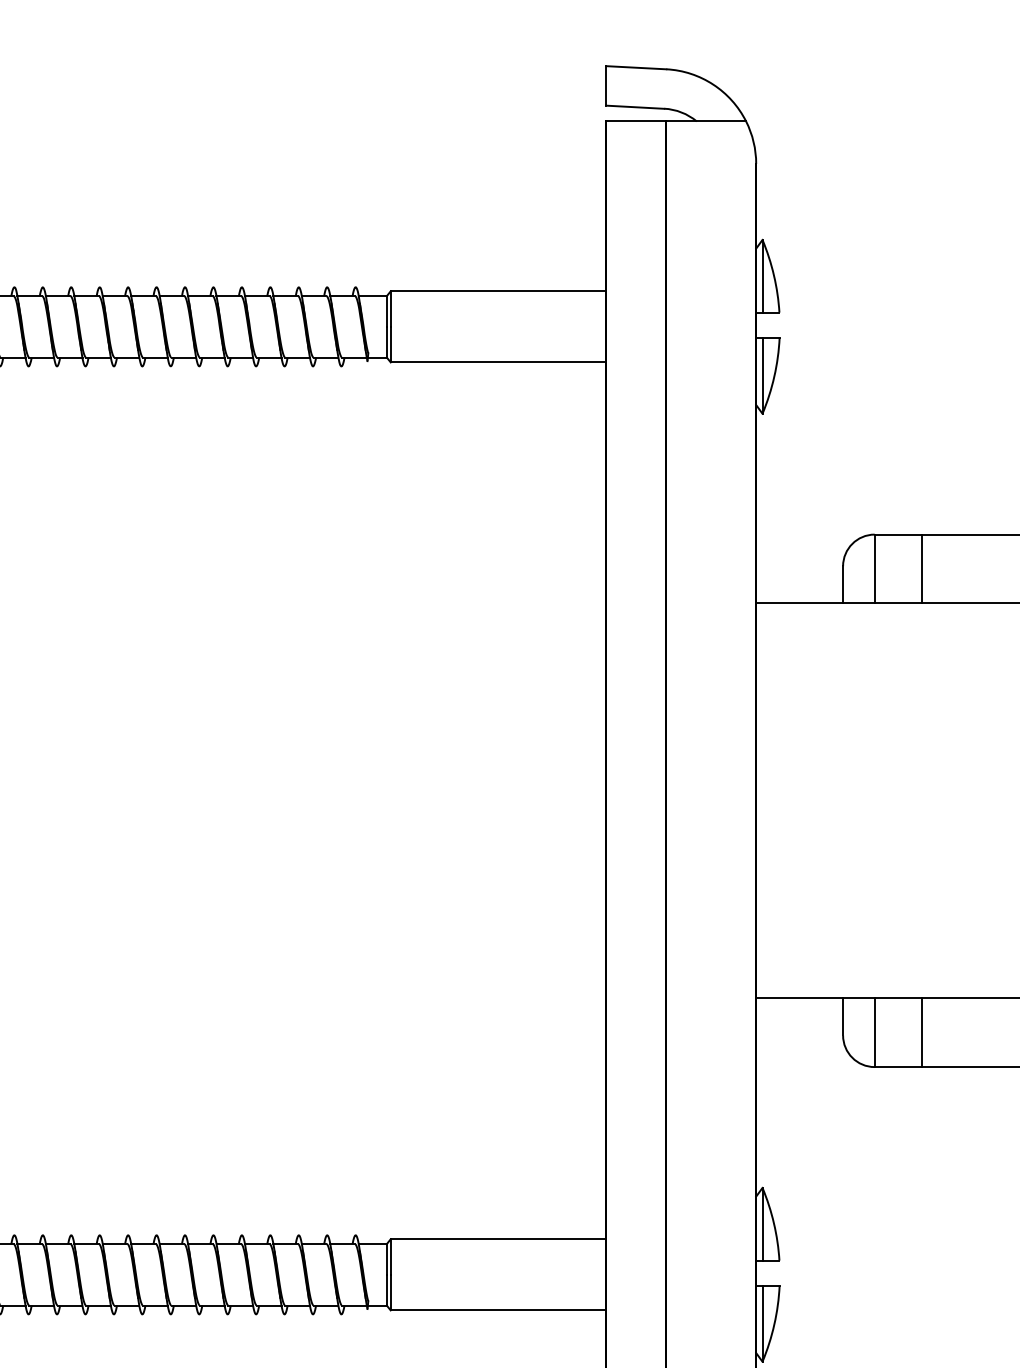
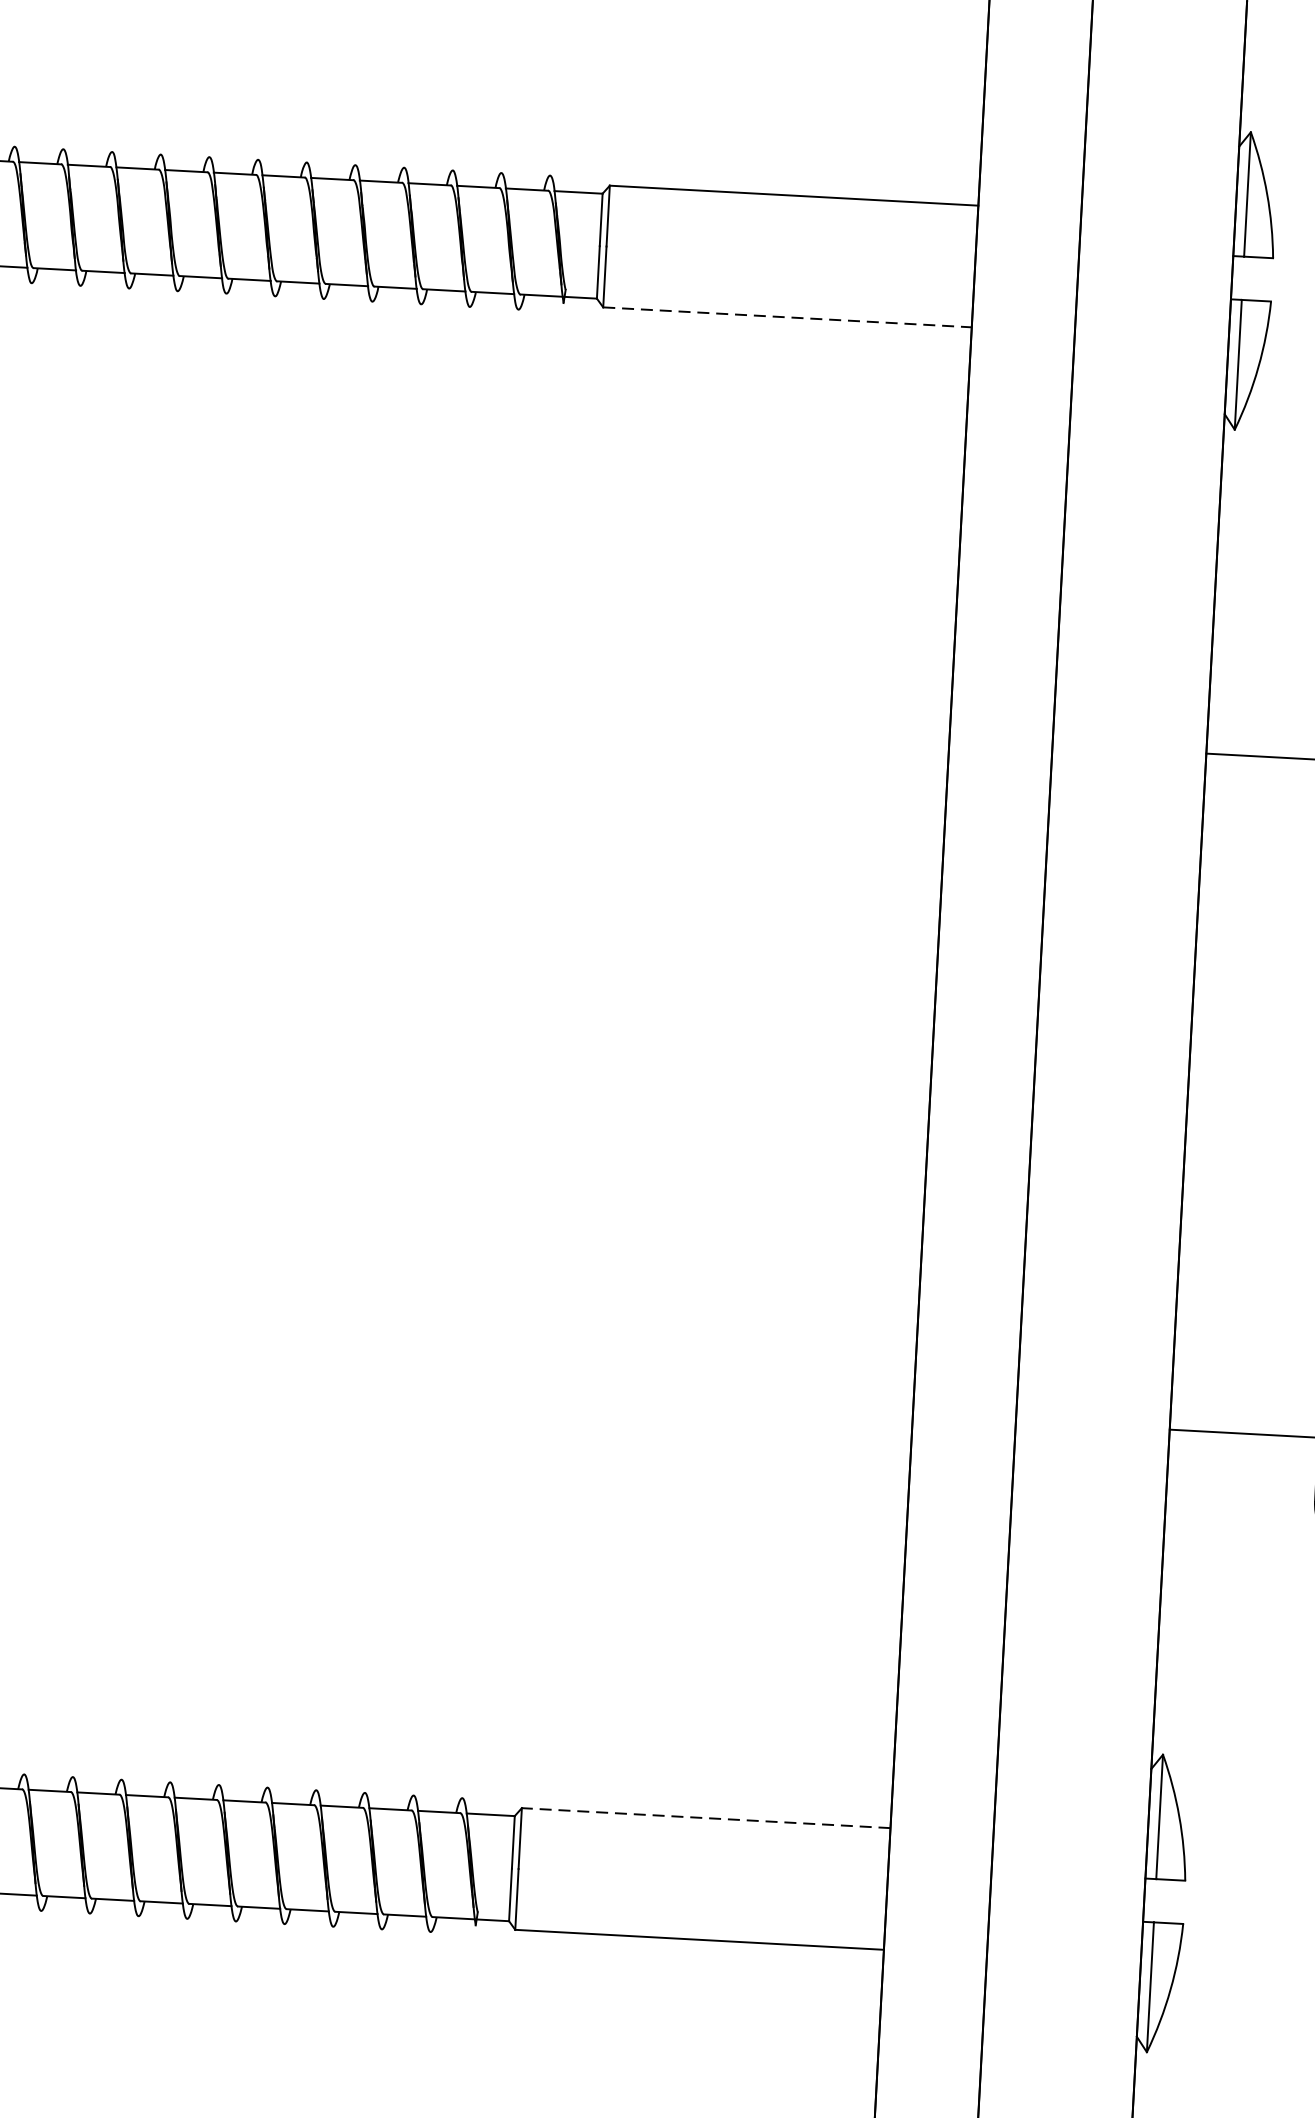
line: (498, 362) -> (787, 317), solid -> dashed
line: (498, 1239) -> (706, 1818), solid -> dashed

